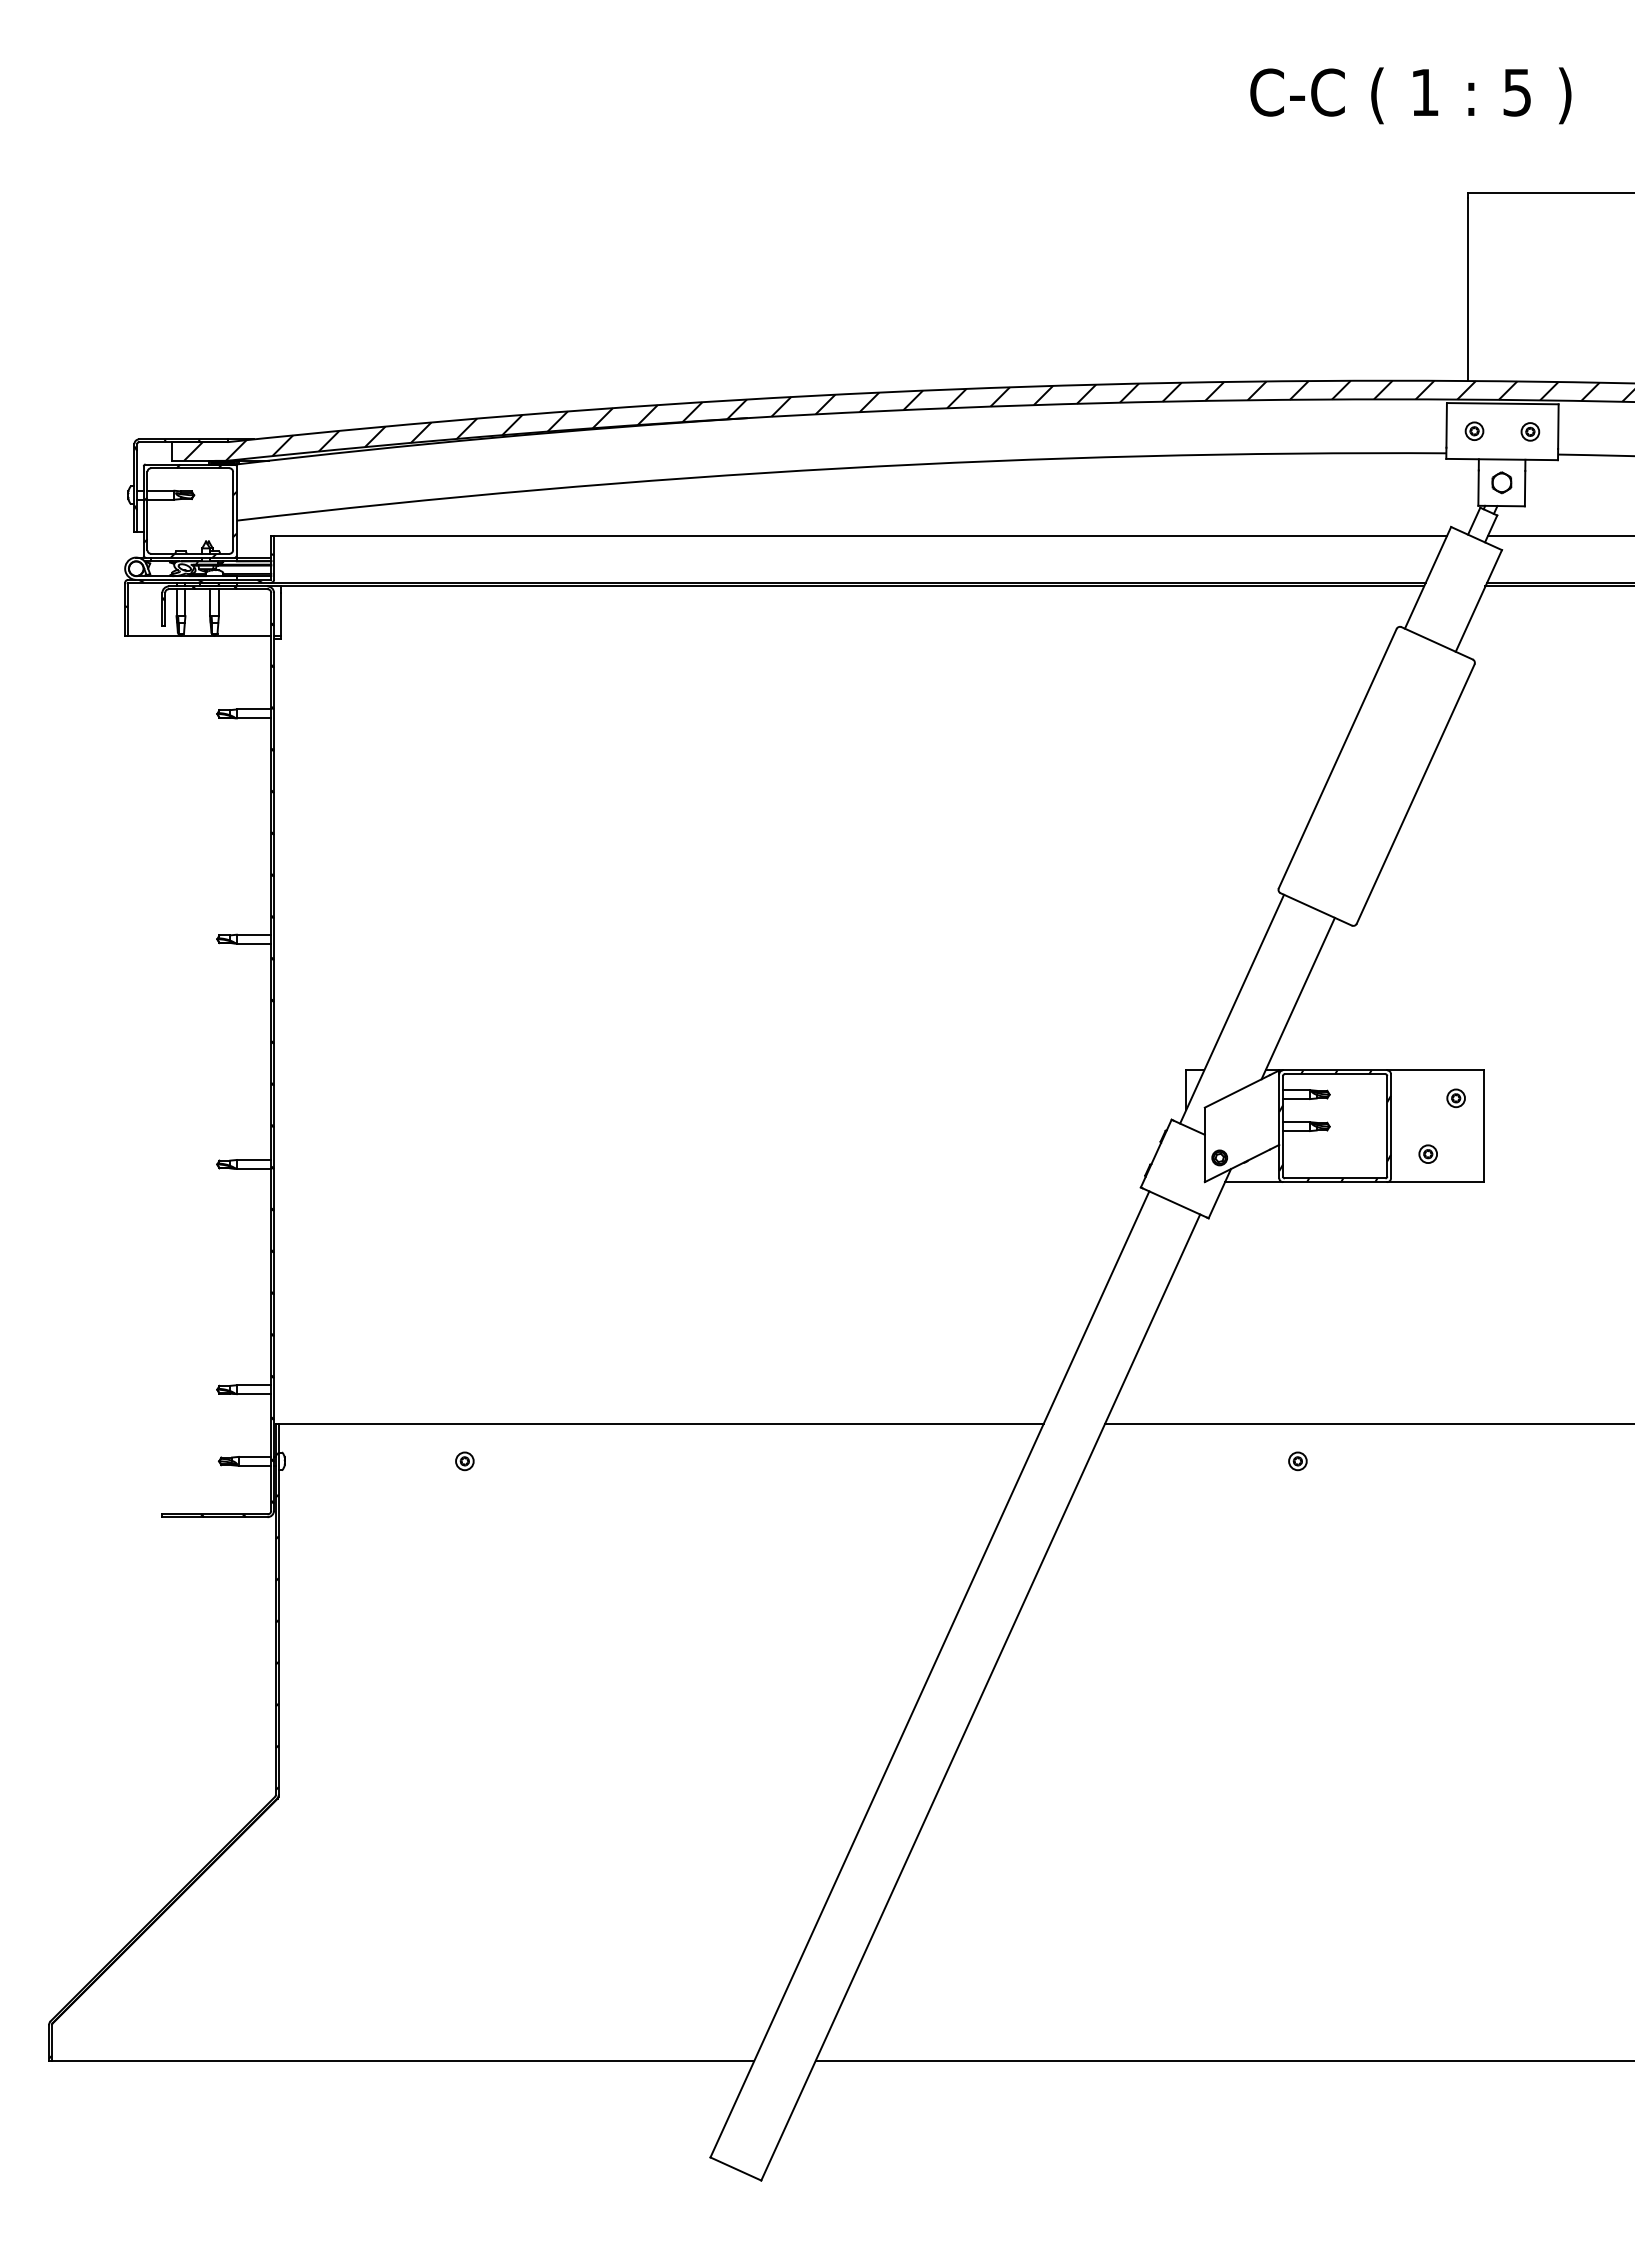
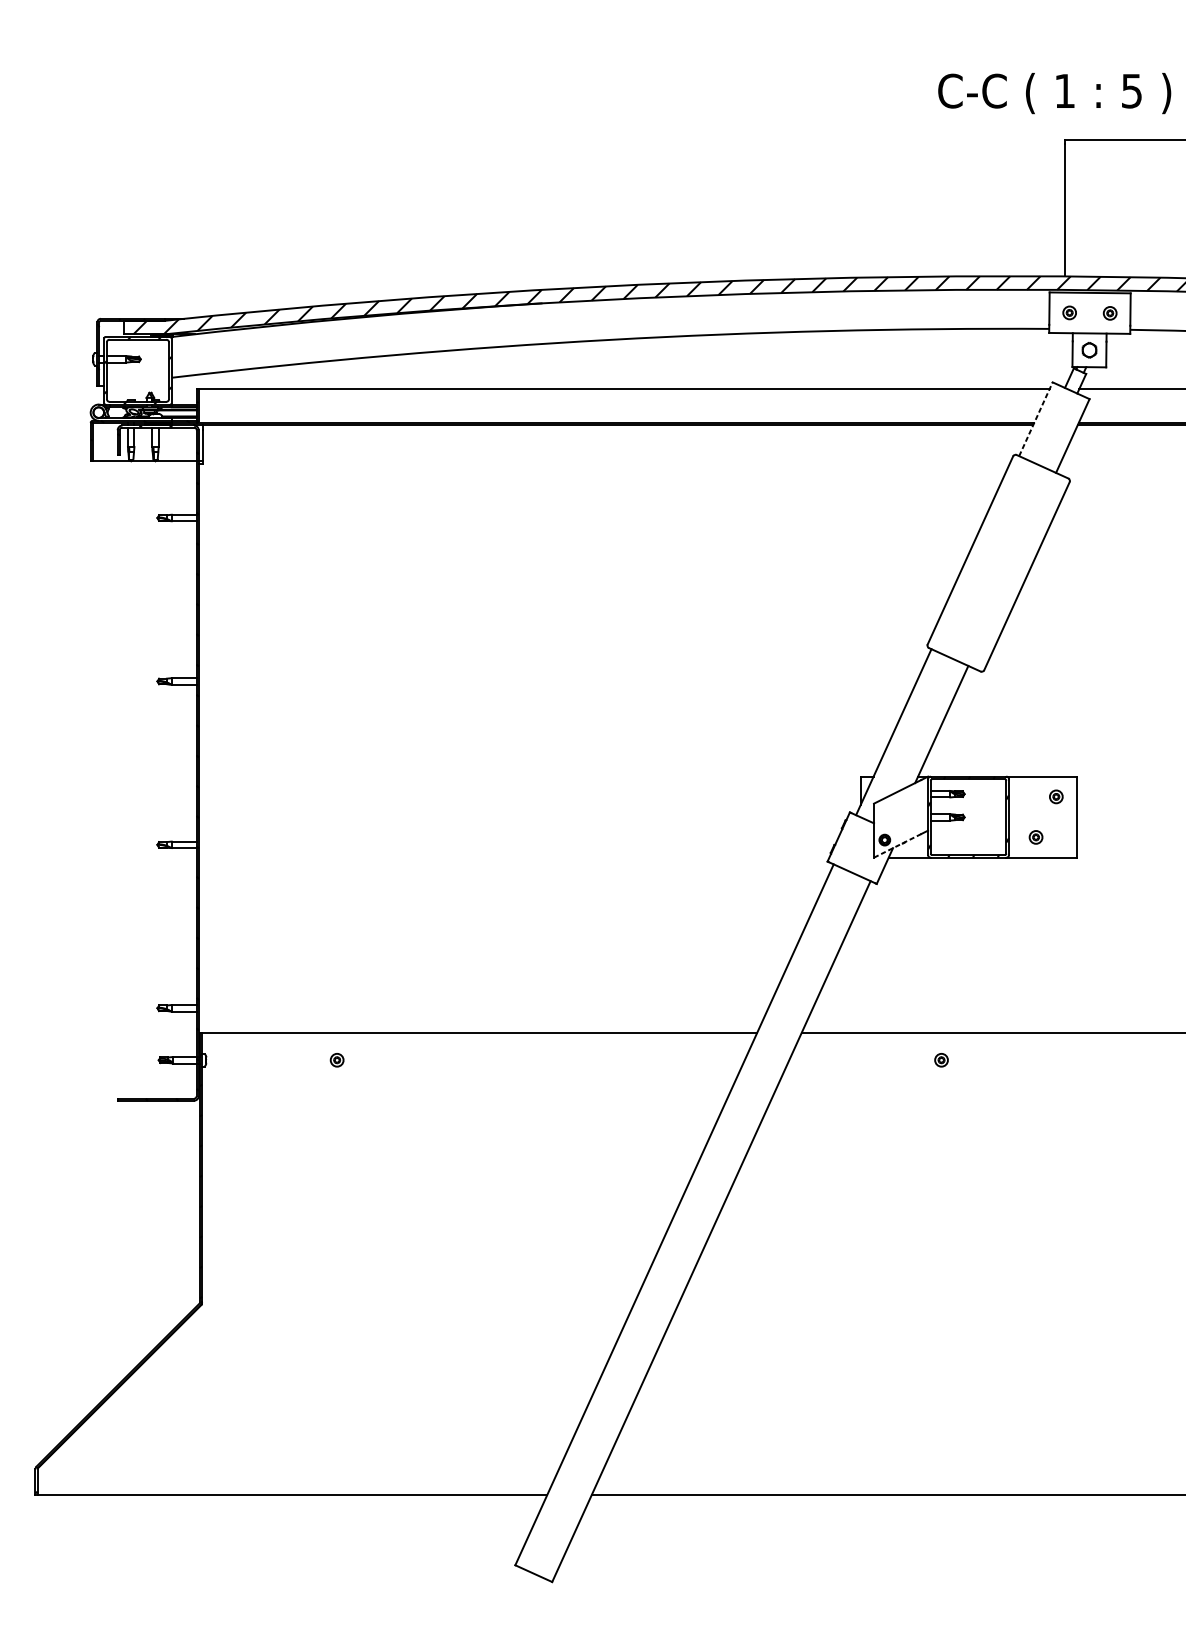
text: (1410, 95) -> (1054, 93), moved
line: (1428, 577) -> (1036, 419), solid -> dashed
line: (1237, 1165) -> (897, 845), solid -> dashed

